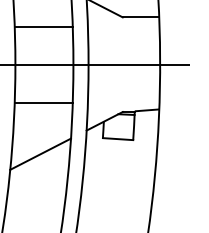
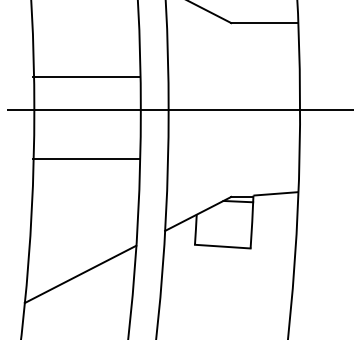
line: (43, 26) -> (85, 76), moved
line: (43, 102) -> (85, 159), moved

